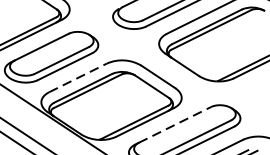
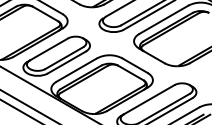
line: (79, 77) -> (77, 69), dashed -> solid
line: (175, 124) -> (149, 99), dashed -> solid

